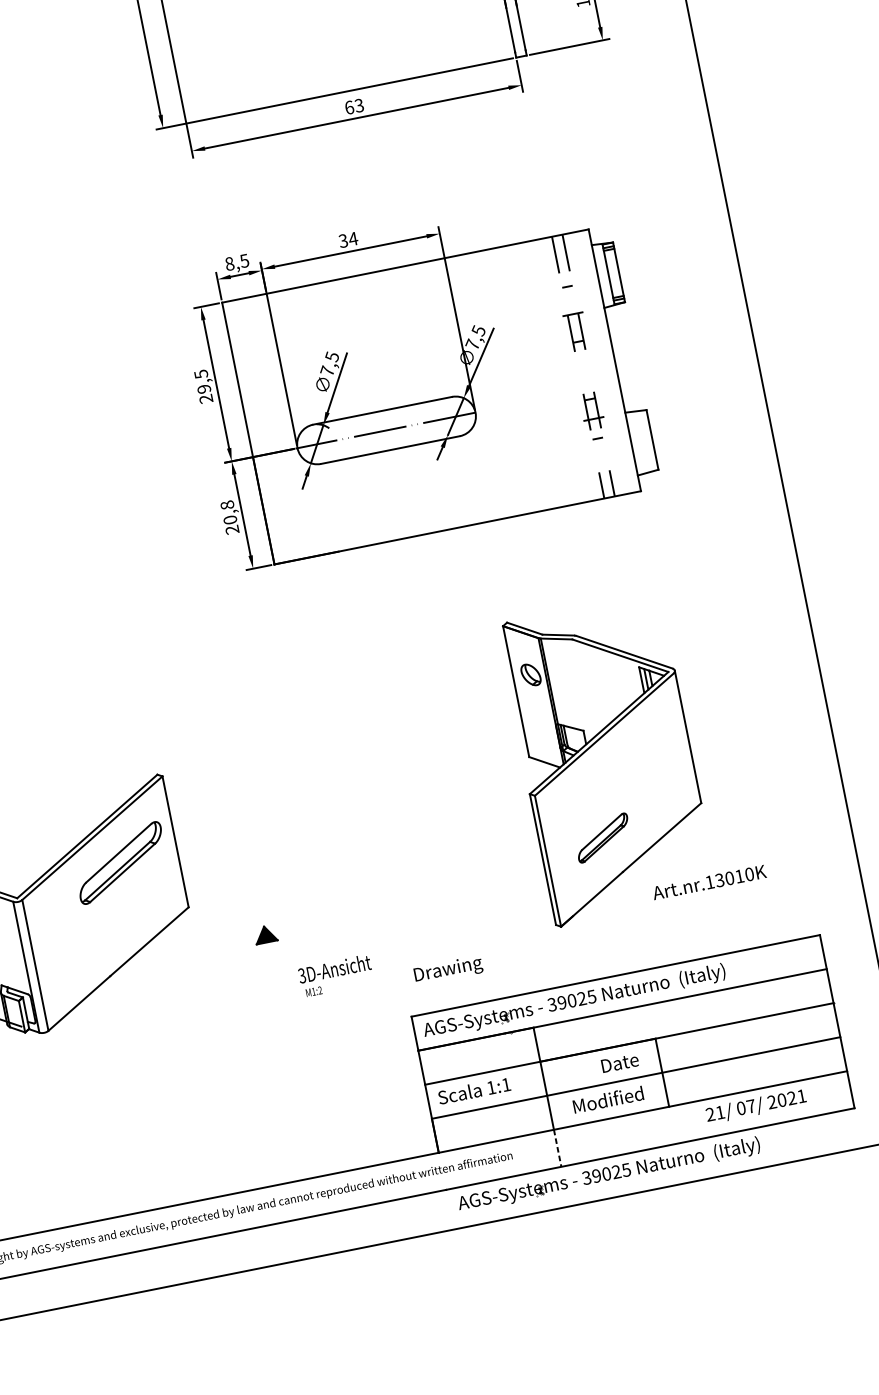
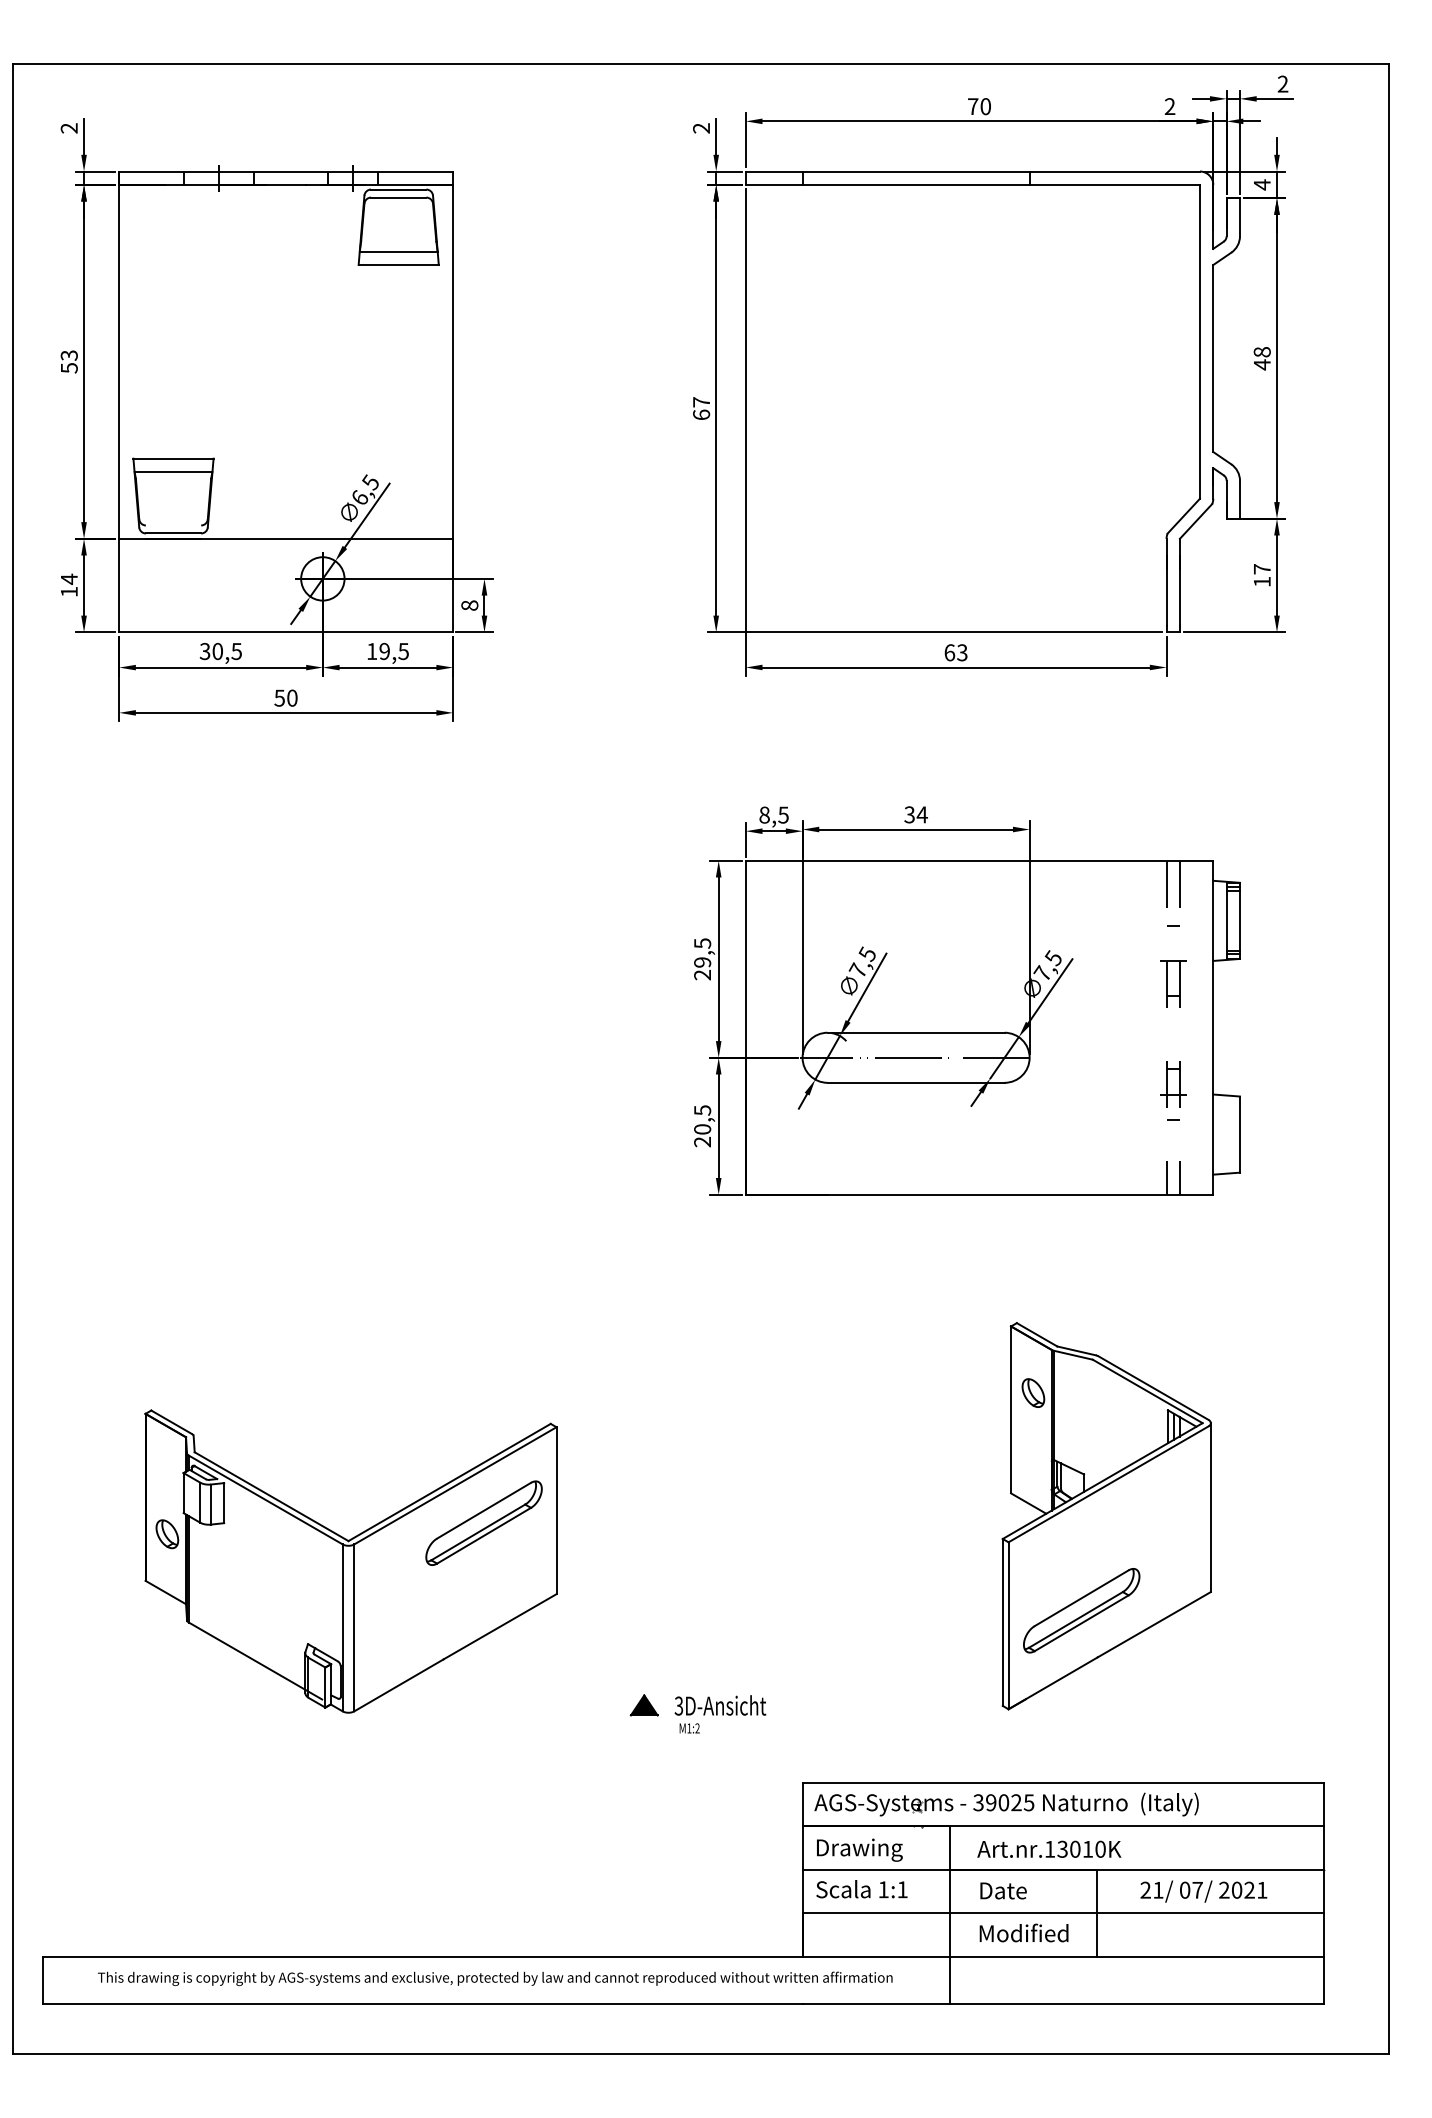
text: (227, 505) -> (702, 1110), 20,8 -> 20,5
part: (602, 837) -> (1081, 1610), size x1.67
text: (709, 881) -> (1049, 1848), moved
part: (265, 934) -> (643, 1705), moved
text: (448, 969) -> (859, 1849), moved
text: (620, 1062) -> (1003, 1890), moved
text: (755, 1106) -> (1203, 1891), moved
line: (558, 1148) -> (950, 1980), dashed -> solid
part: (609, 1174) -> (1006, 2025), removed

